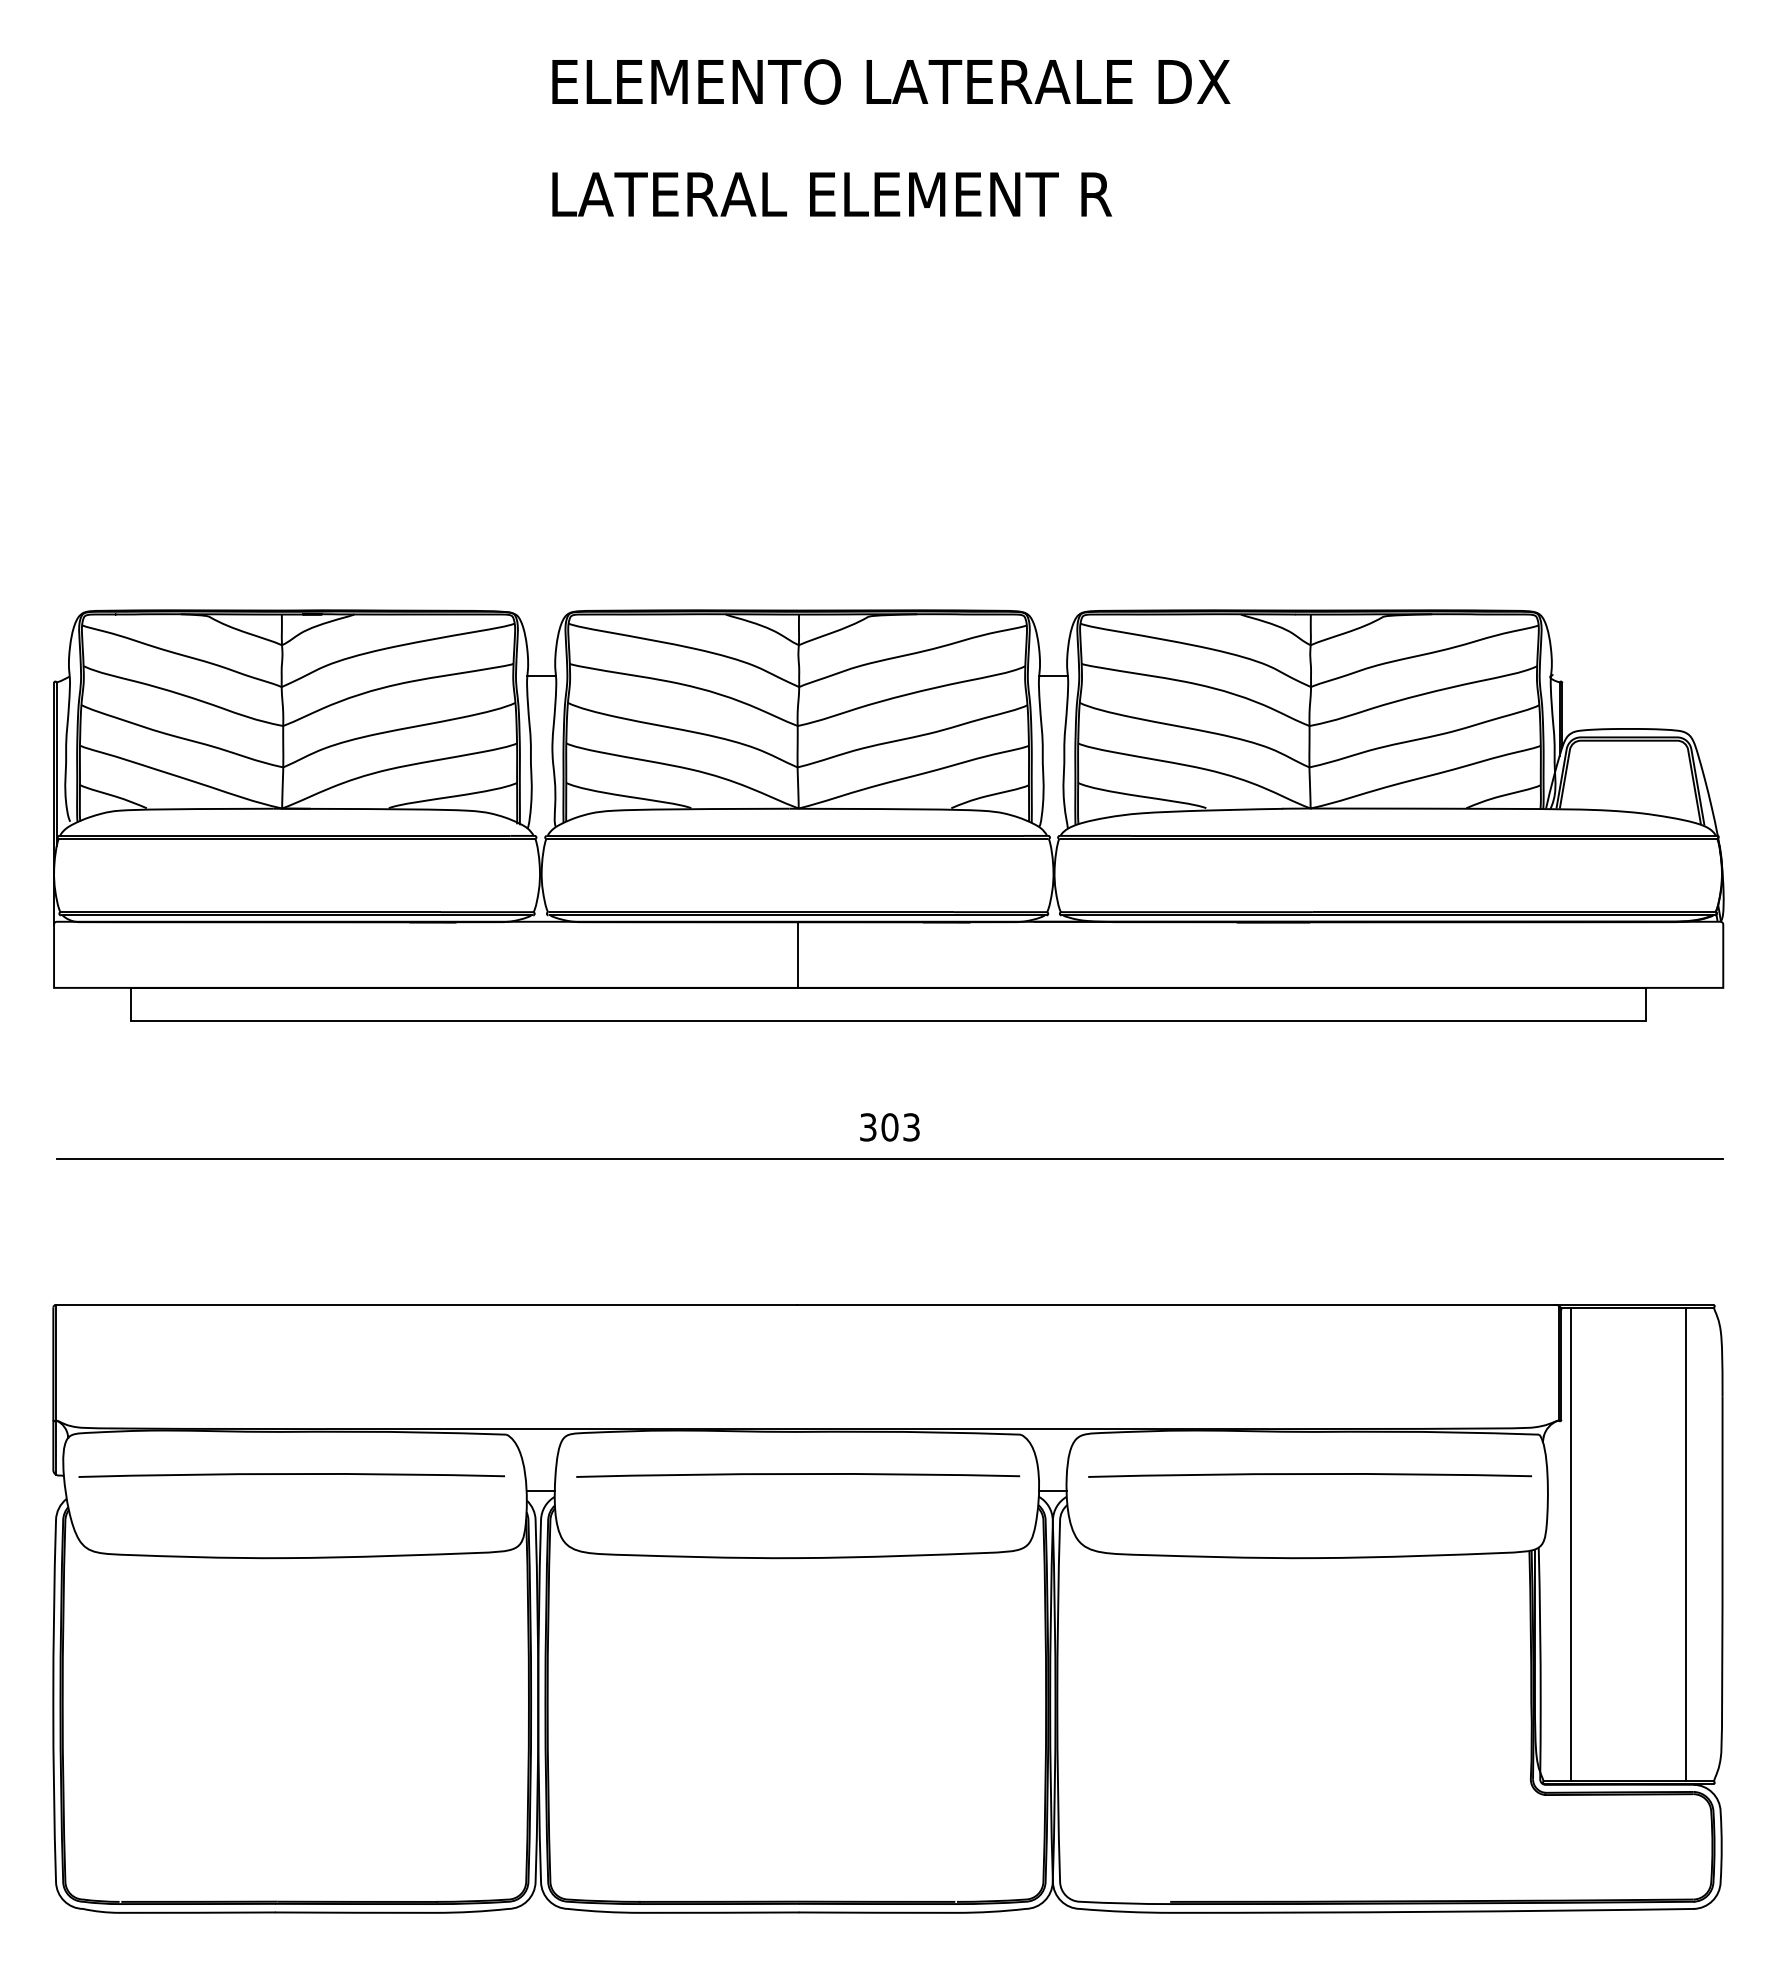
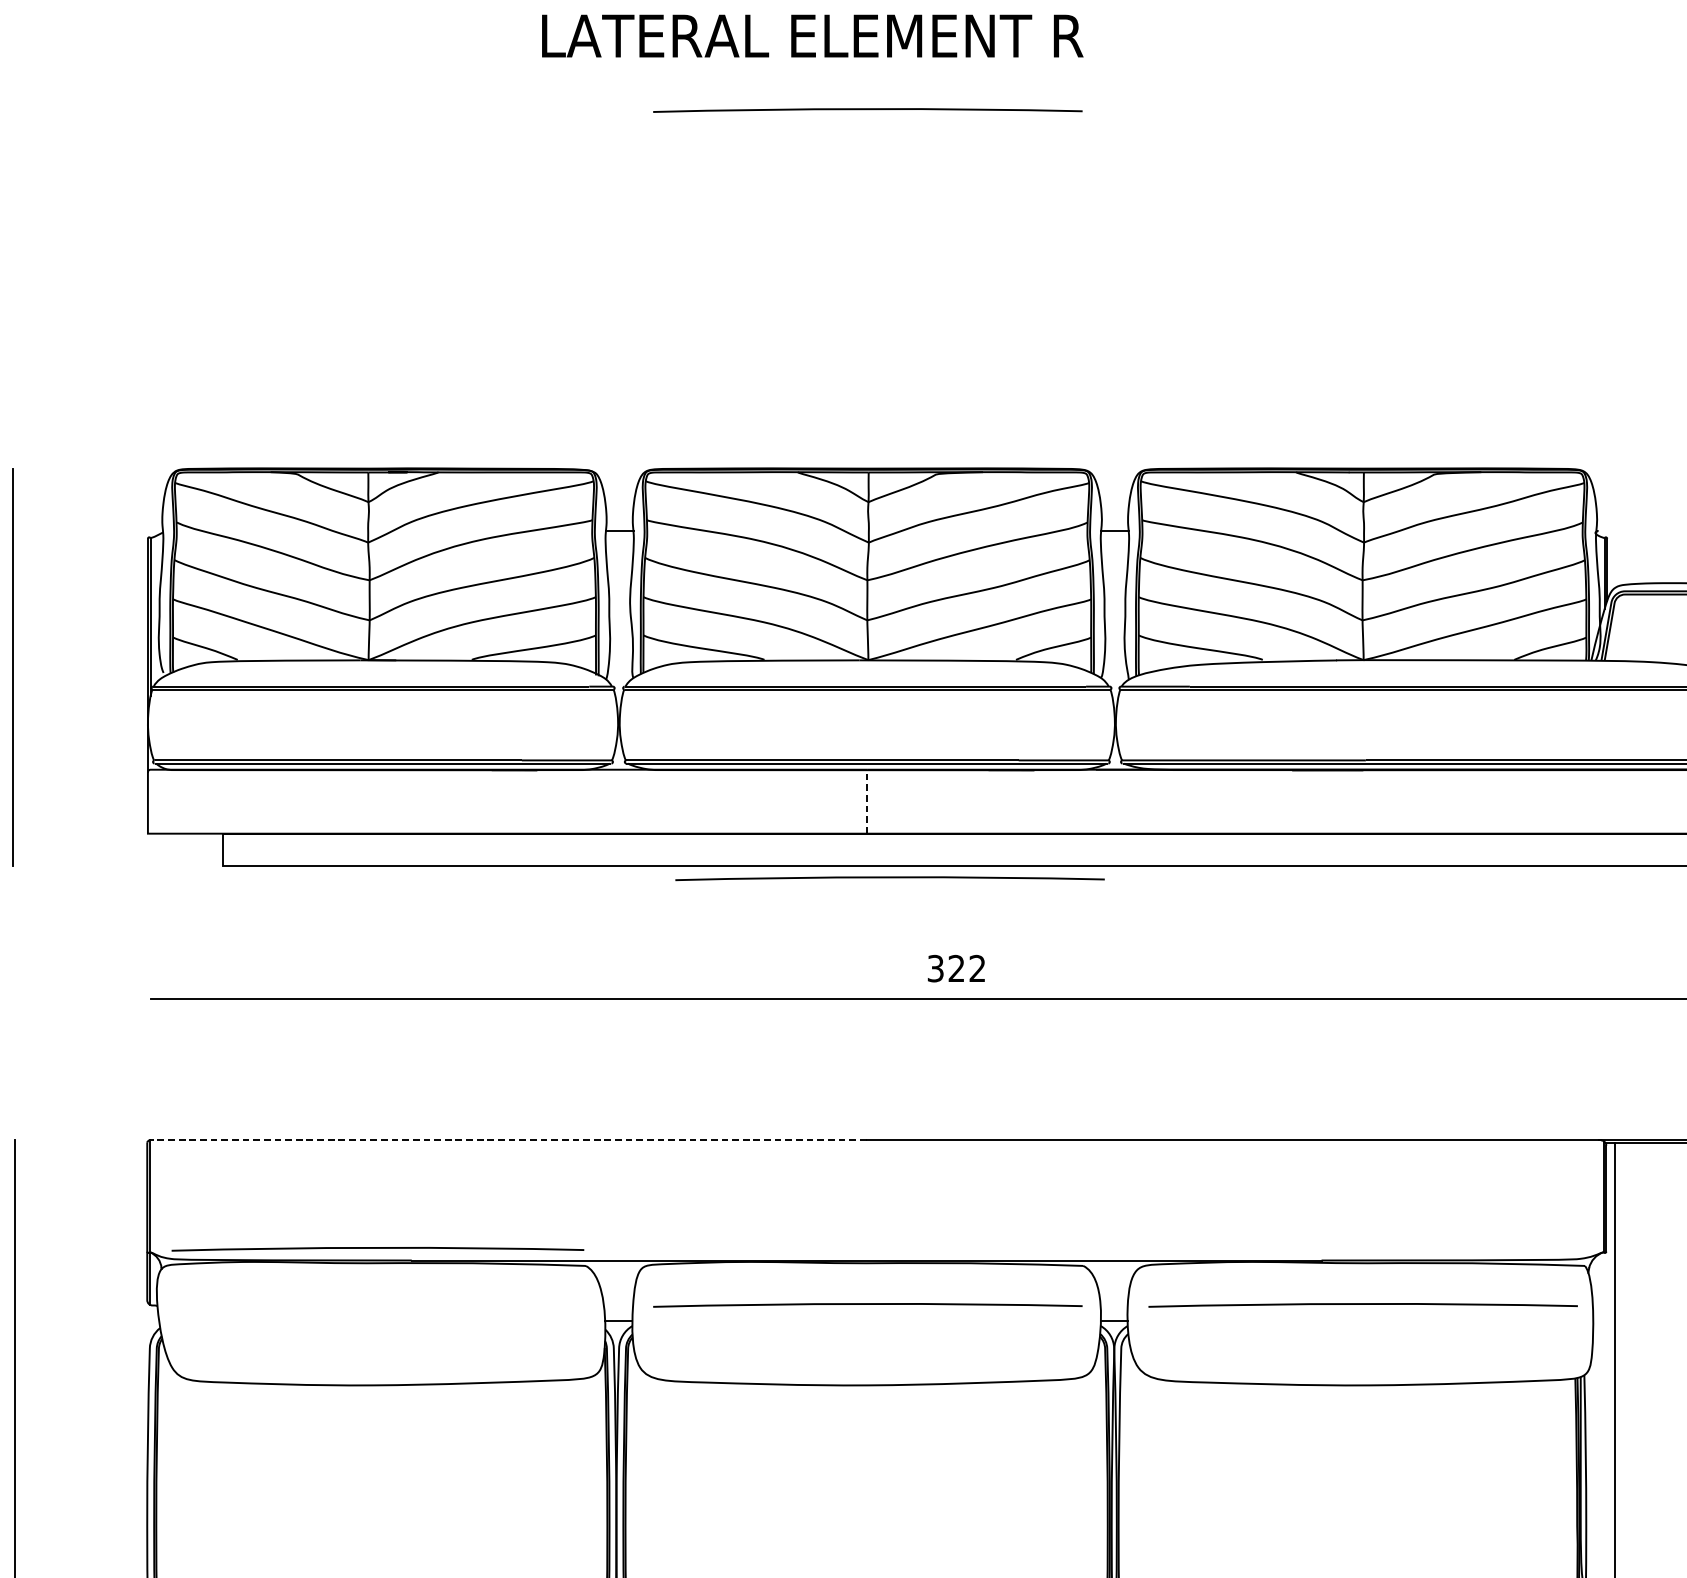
text: (832, 194) -> (813, 36), moved
arc: (798, 239) -> (868, 109), added
line: (797, 955) -> (867, 802), solid -> dashed
arc: (820, 1033) -> (889, 877), added
text: (900, 1127) -> (966, 968), 303 -> 322
line: (425, 1304) -> (507, 1139), solid -> dashed
arc: (291, 1474) -> (377, 1248), moved

